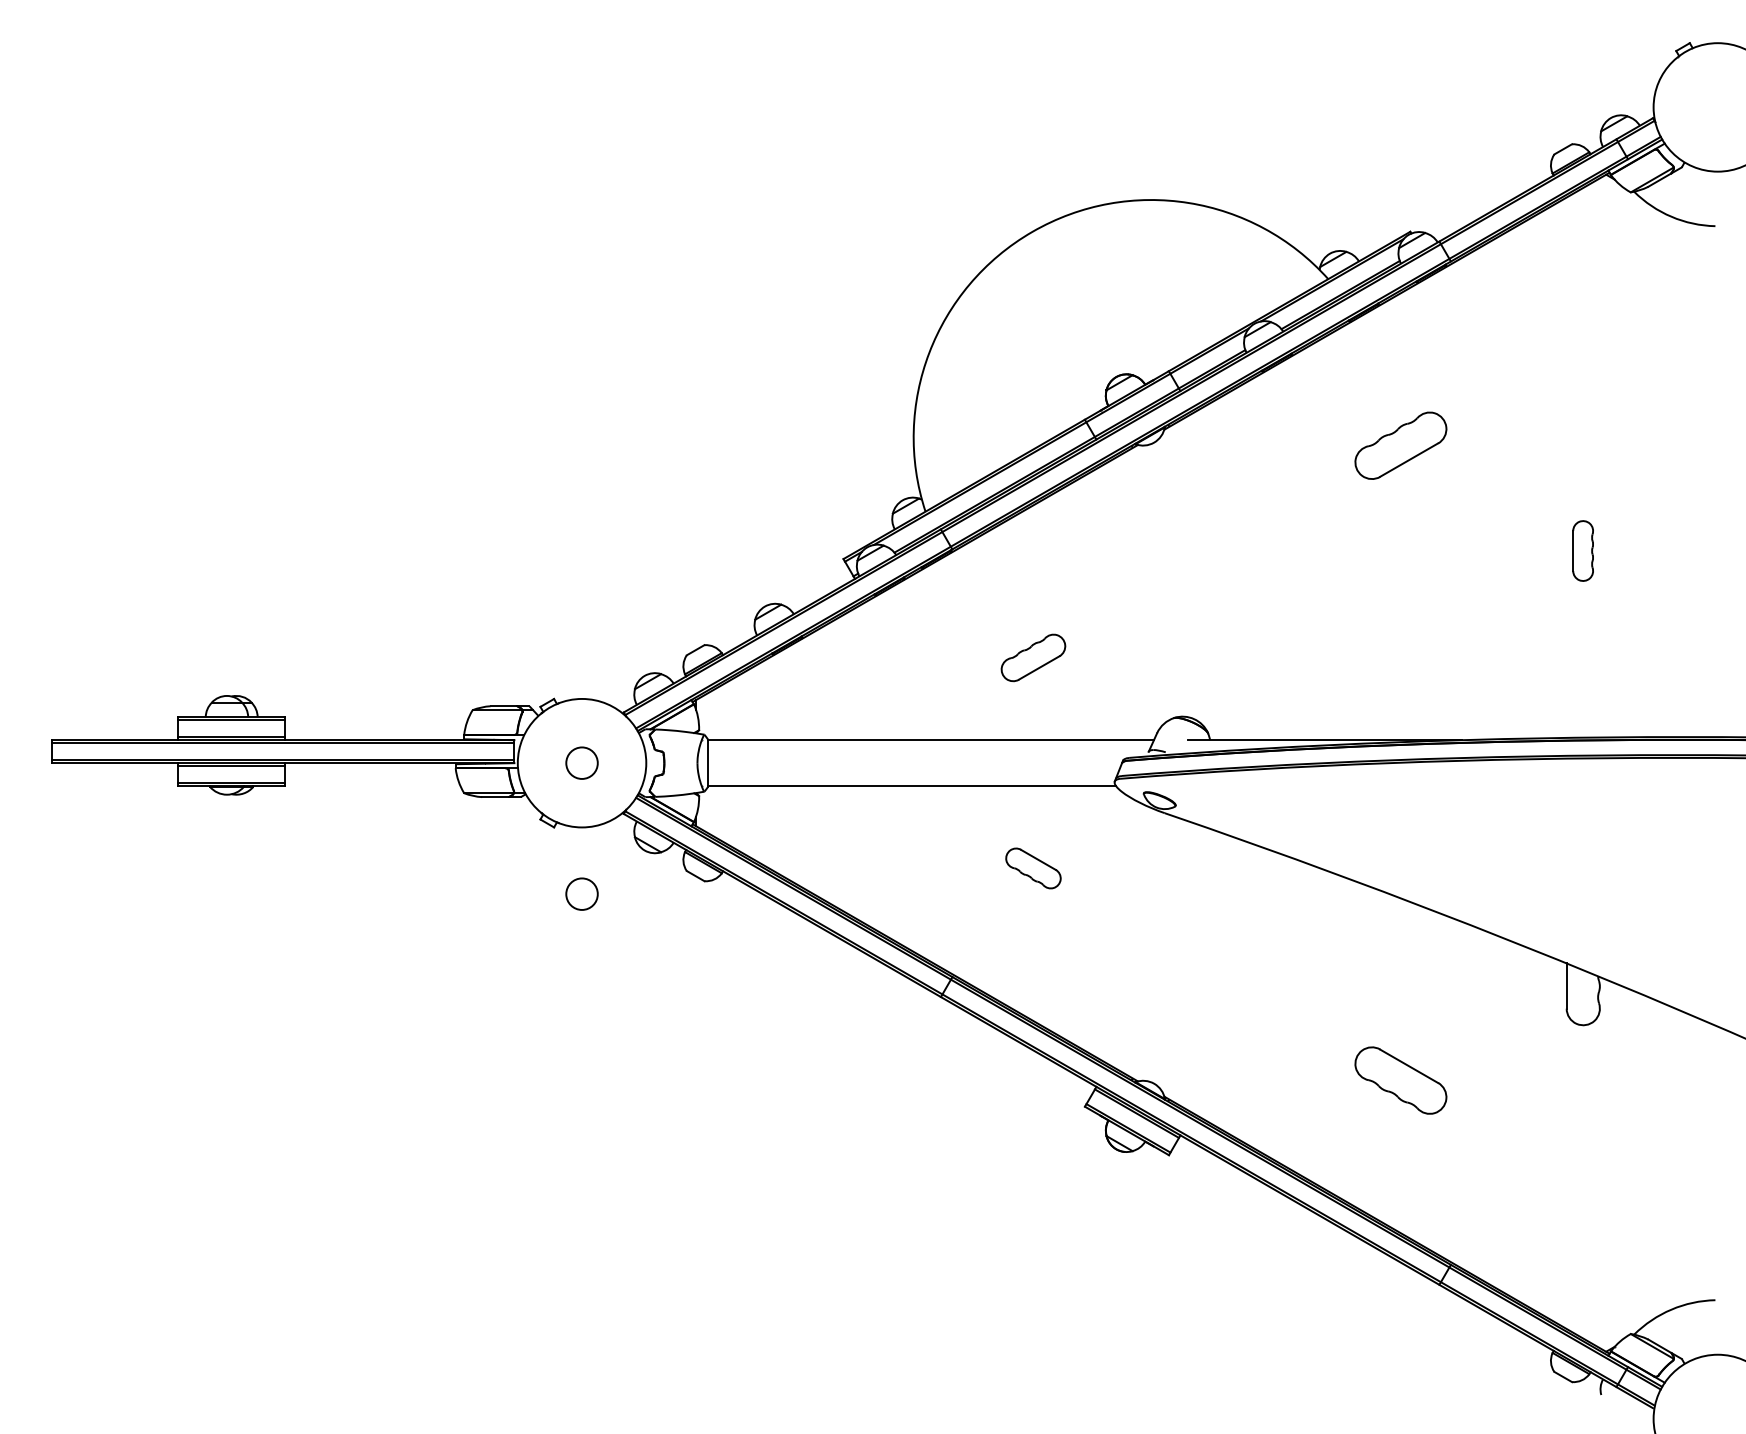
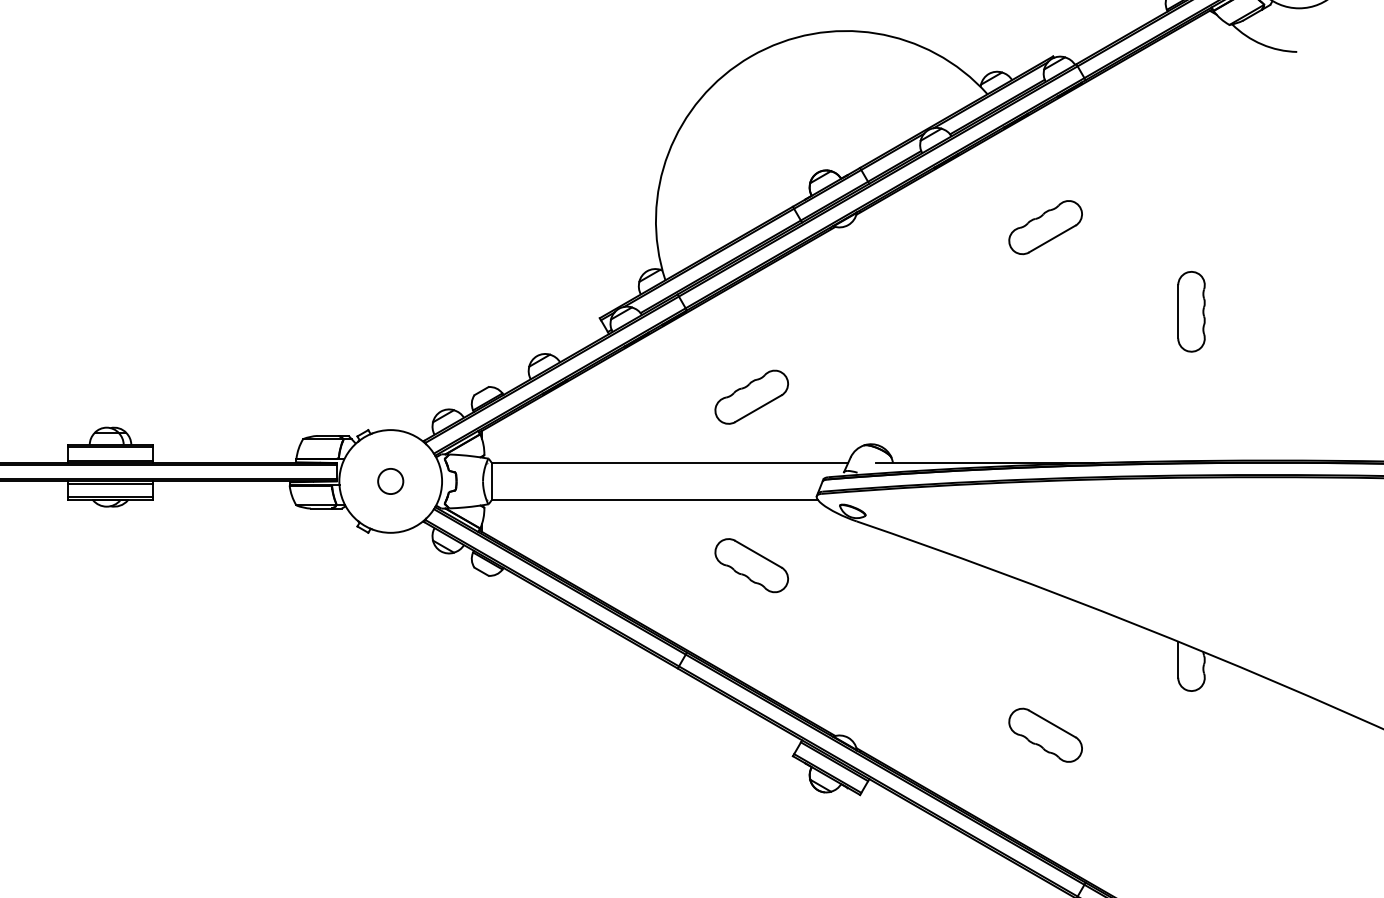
part: (1582, 550) -> (1190, 311), size x1.67
part: (1033, 657) -> (751, 396), size x1.43
part: (1033, 868) -> (751, 565), size x1.67
circle: (581, 893) -> (390, 585), removed

